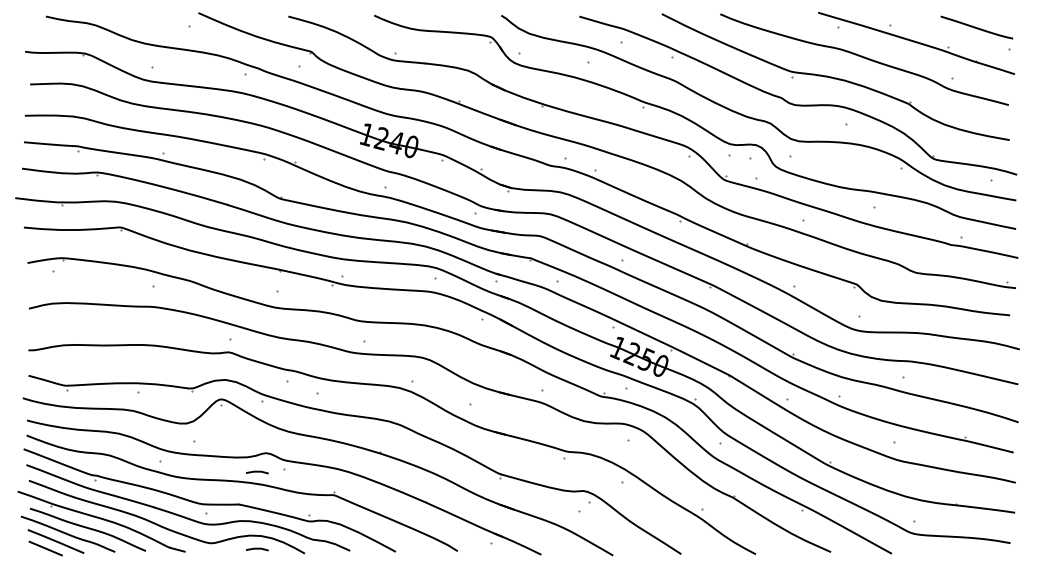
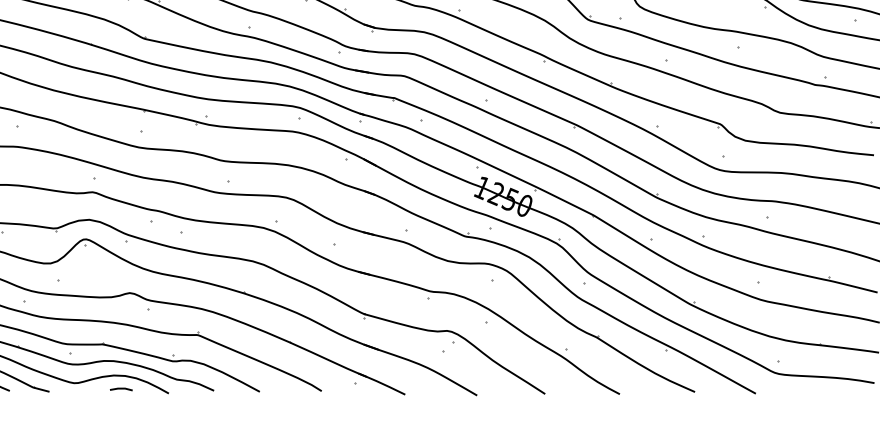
line: (257, 472) -> (121, 312), removed

